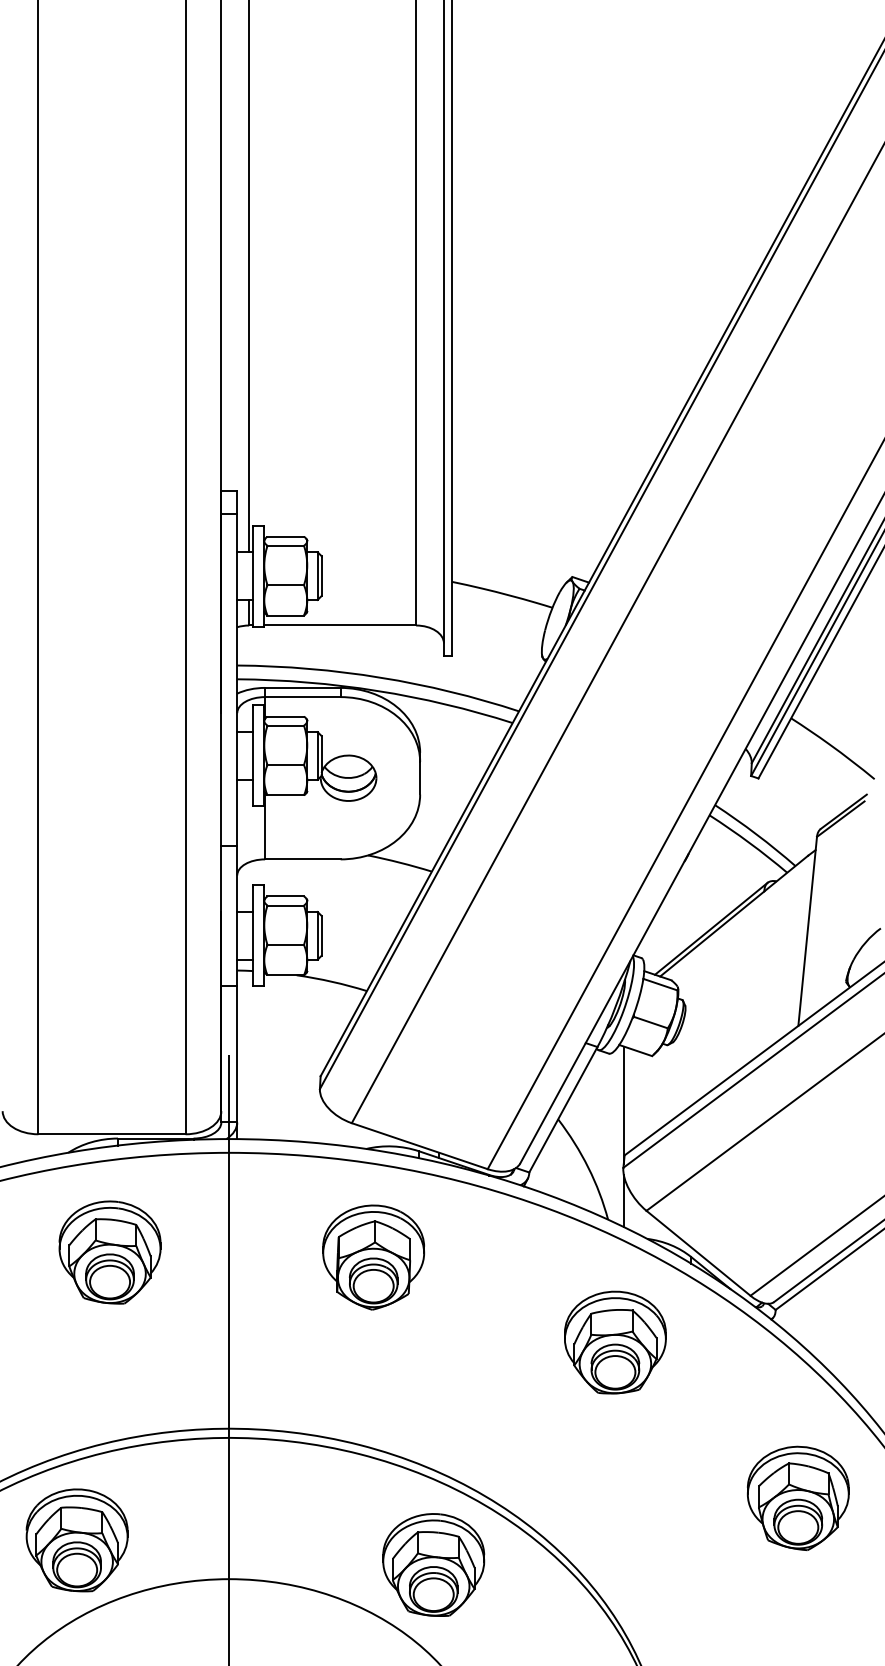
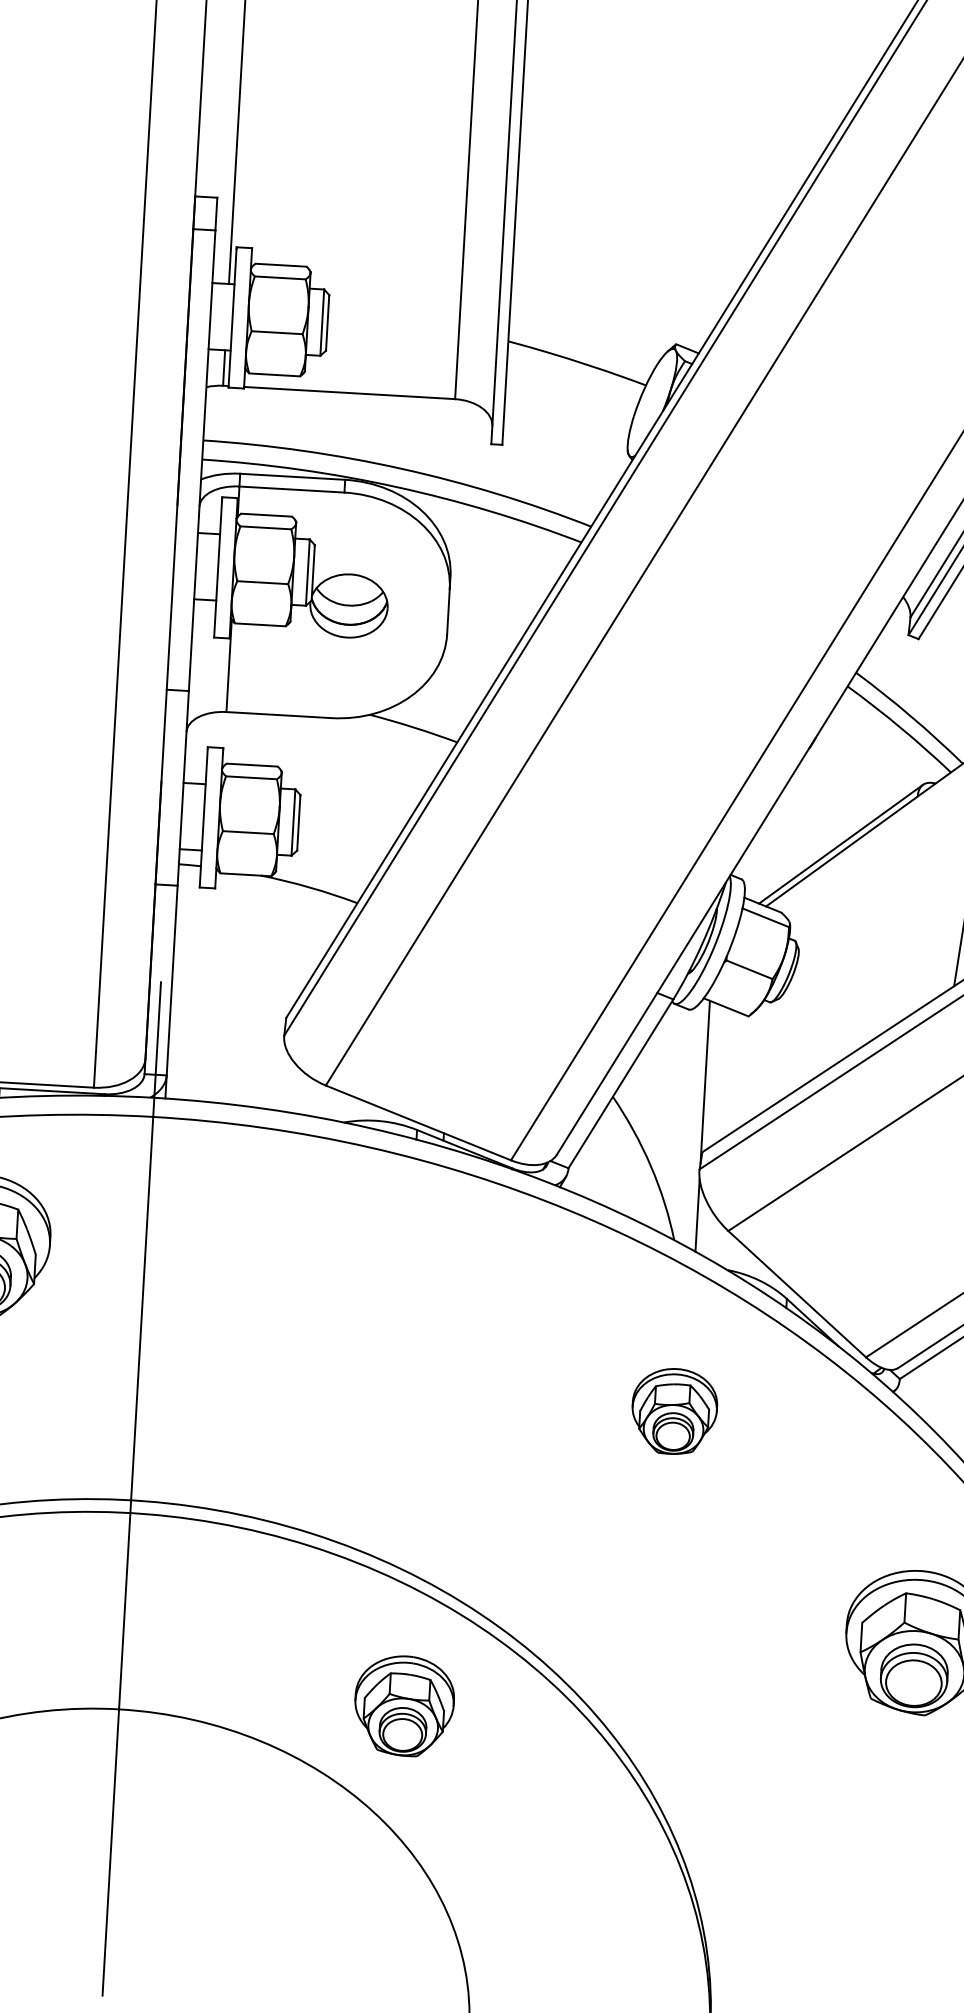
part: (373, 1257) -> (345, 1273), removed
part: (615, 1342) -> (674, 1411), size x0.6
part: (433, 1564) -> (403, 1705), size x0.7

